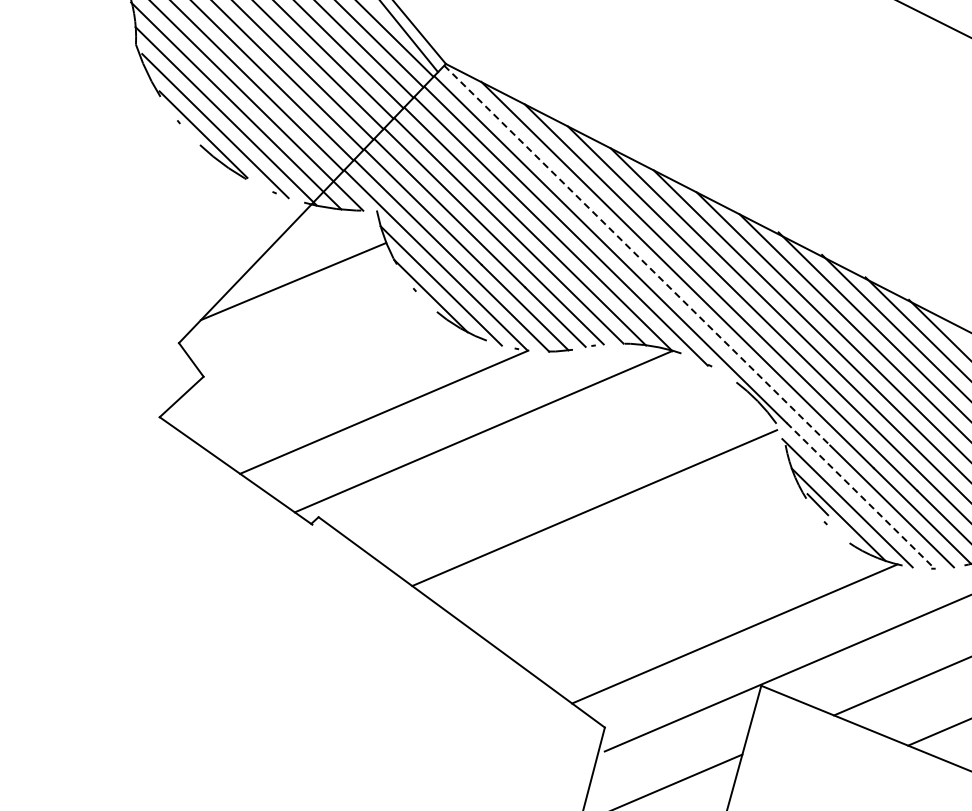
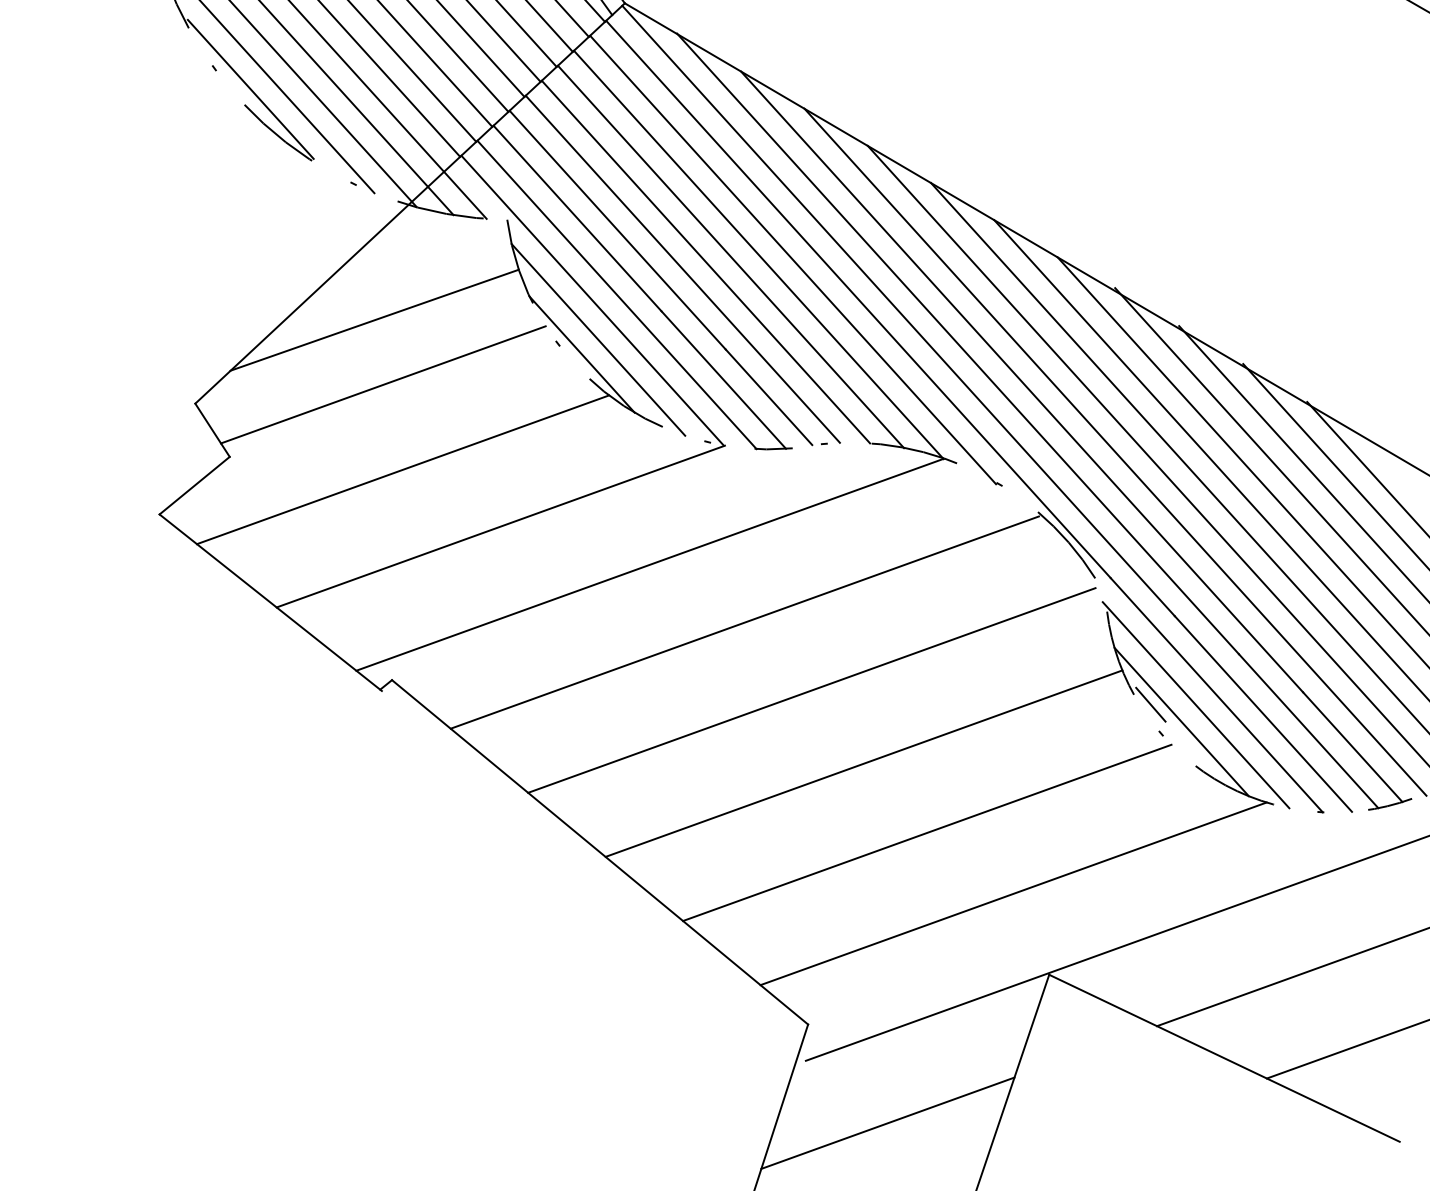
line: (637, 255) -> (898, 310), dashed -> solid
line: (301, 323) -> (382, 384), added
line: (317, 378) -> (402, 469), added
line: (548, 465) -> (745, 621), added
line: (860, 495) -> (1216, 694), dashed -> solid
line: (631, 554) -> (863, 764), added
line: (675, 597) -> (926, 833), added

